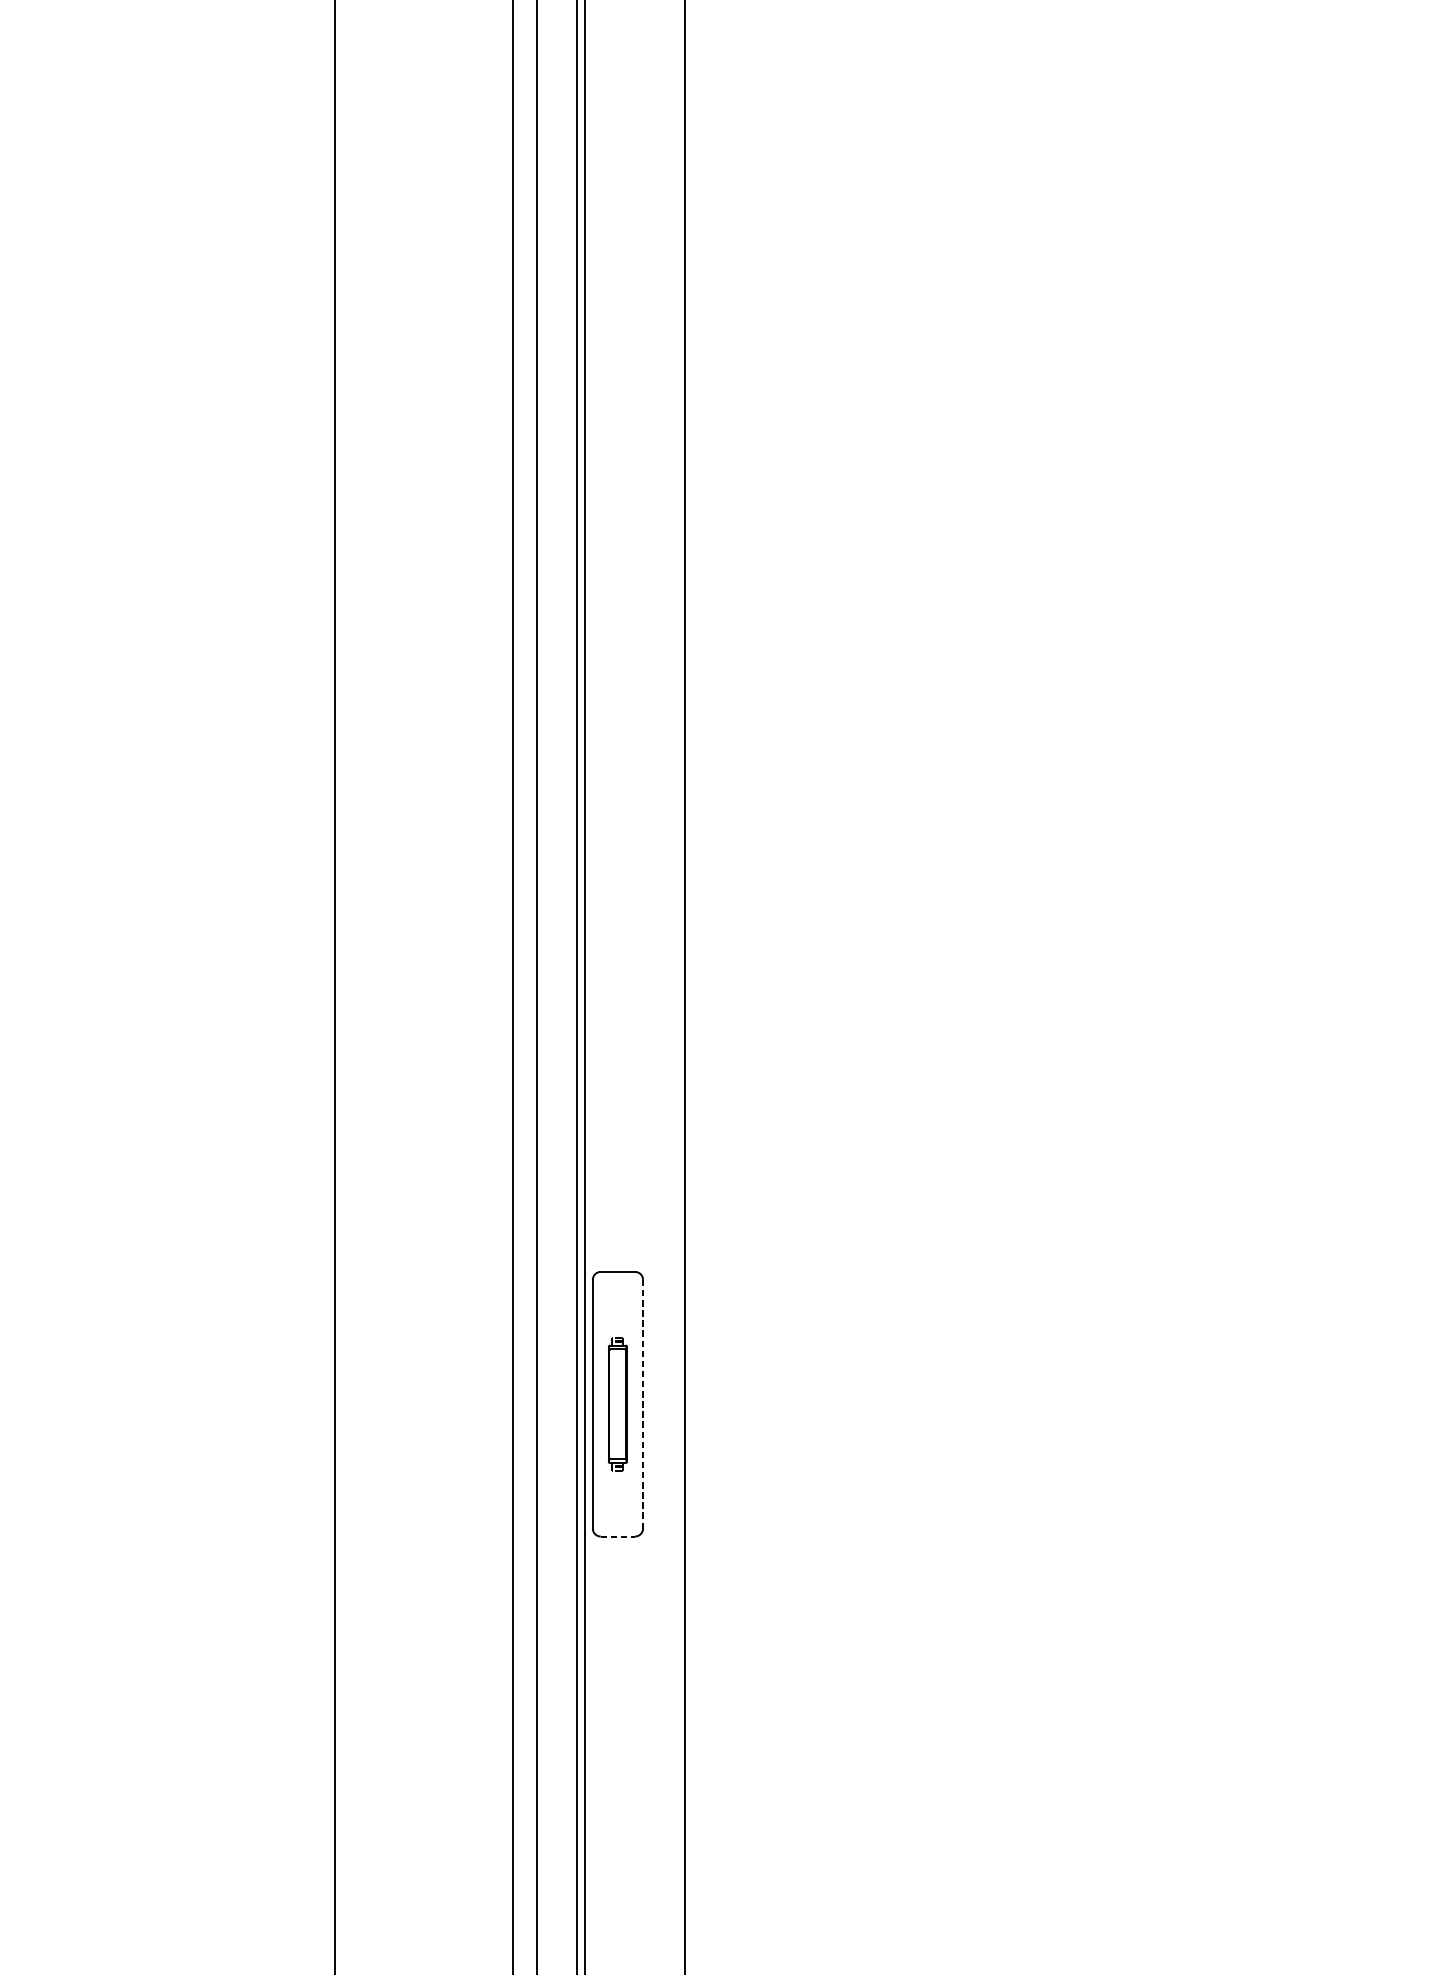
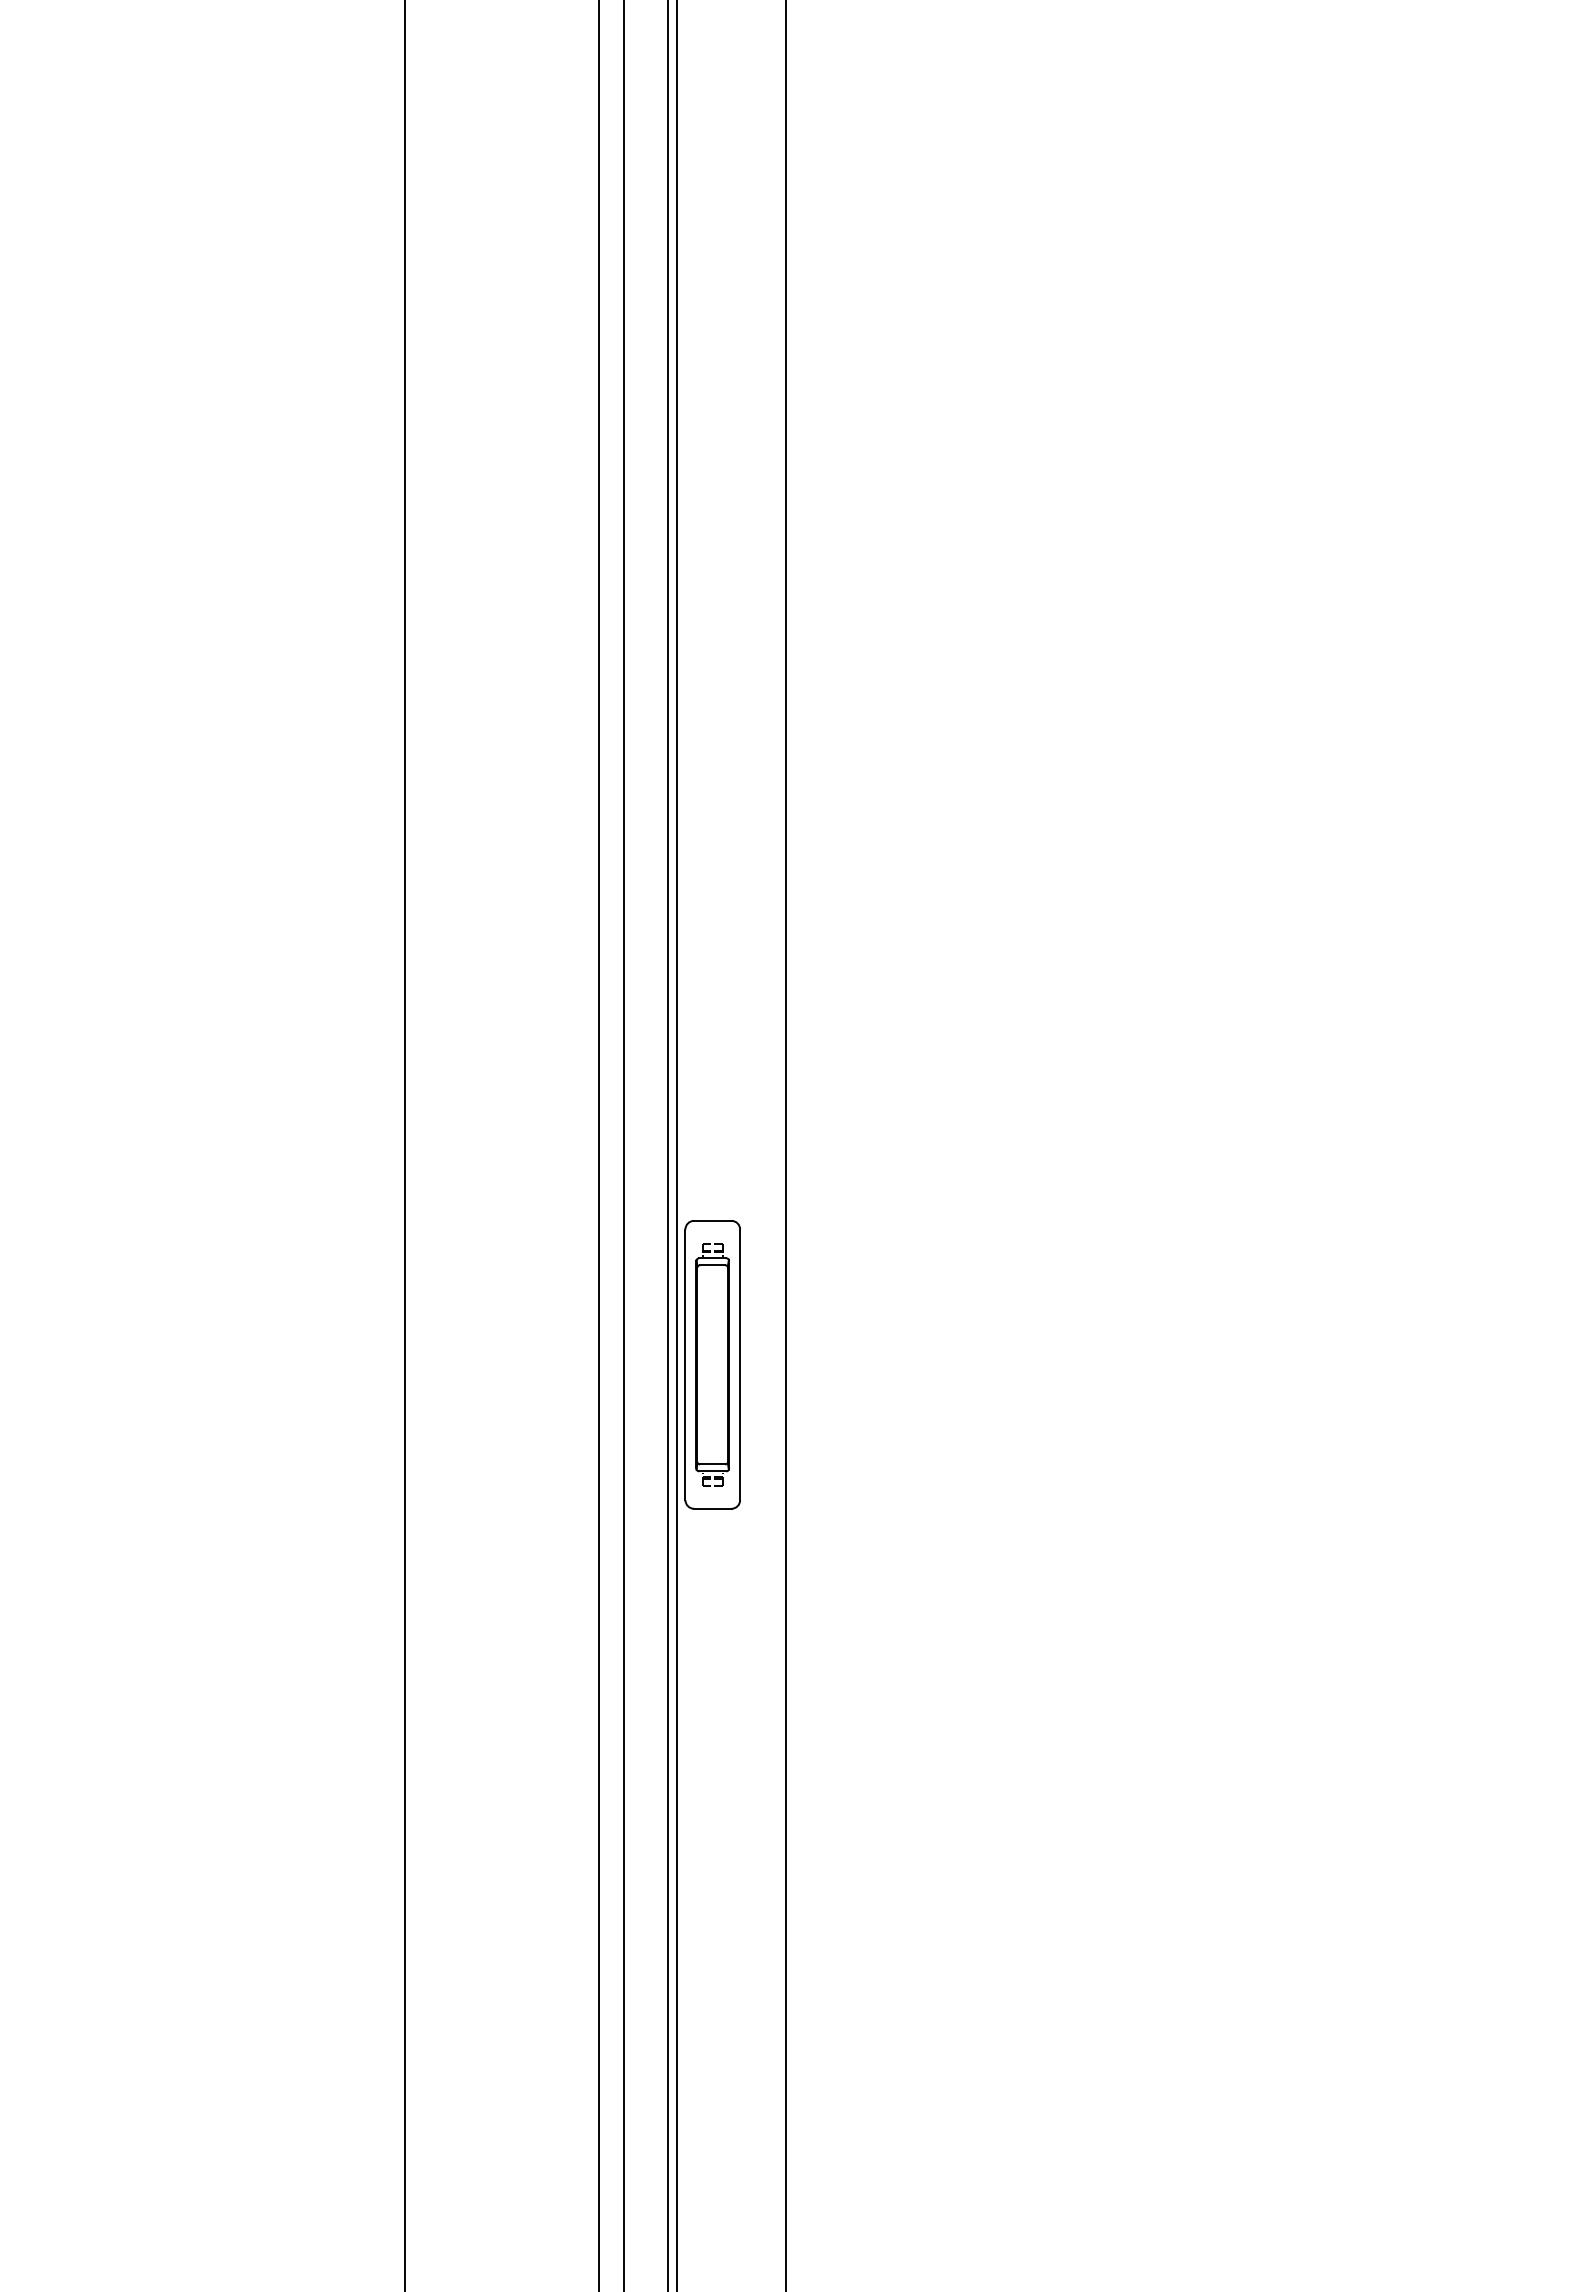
part: (617, 1403) -> (712, 1364), size x1.67
line: (643, 1404) -> (740, 1365), dashed -> solid
line: (617, 1536) -> (712, 1508), dashed -> solid

